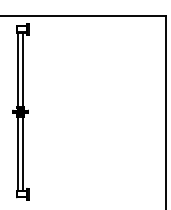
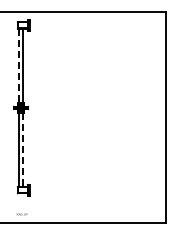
line: (18, 70) -> (18, 66), solid -> dashed
line: (23, 154) -> (23, 150), solid -> dashed

